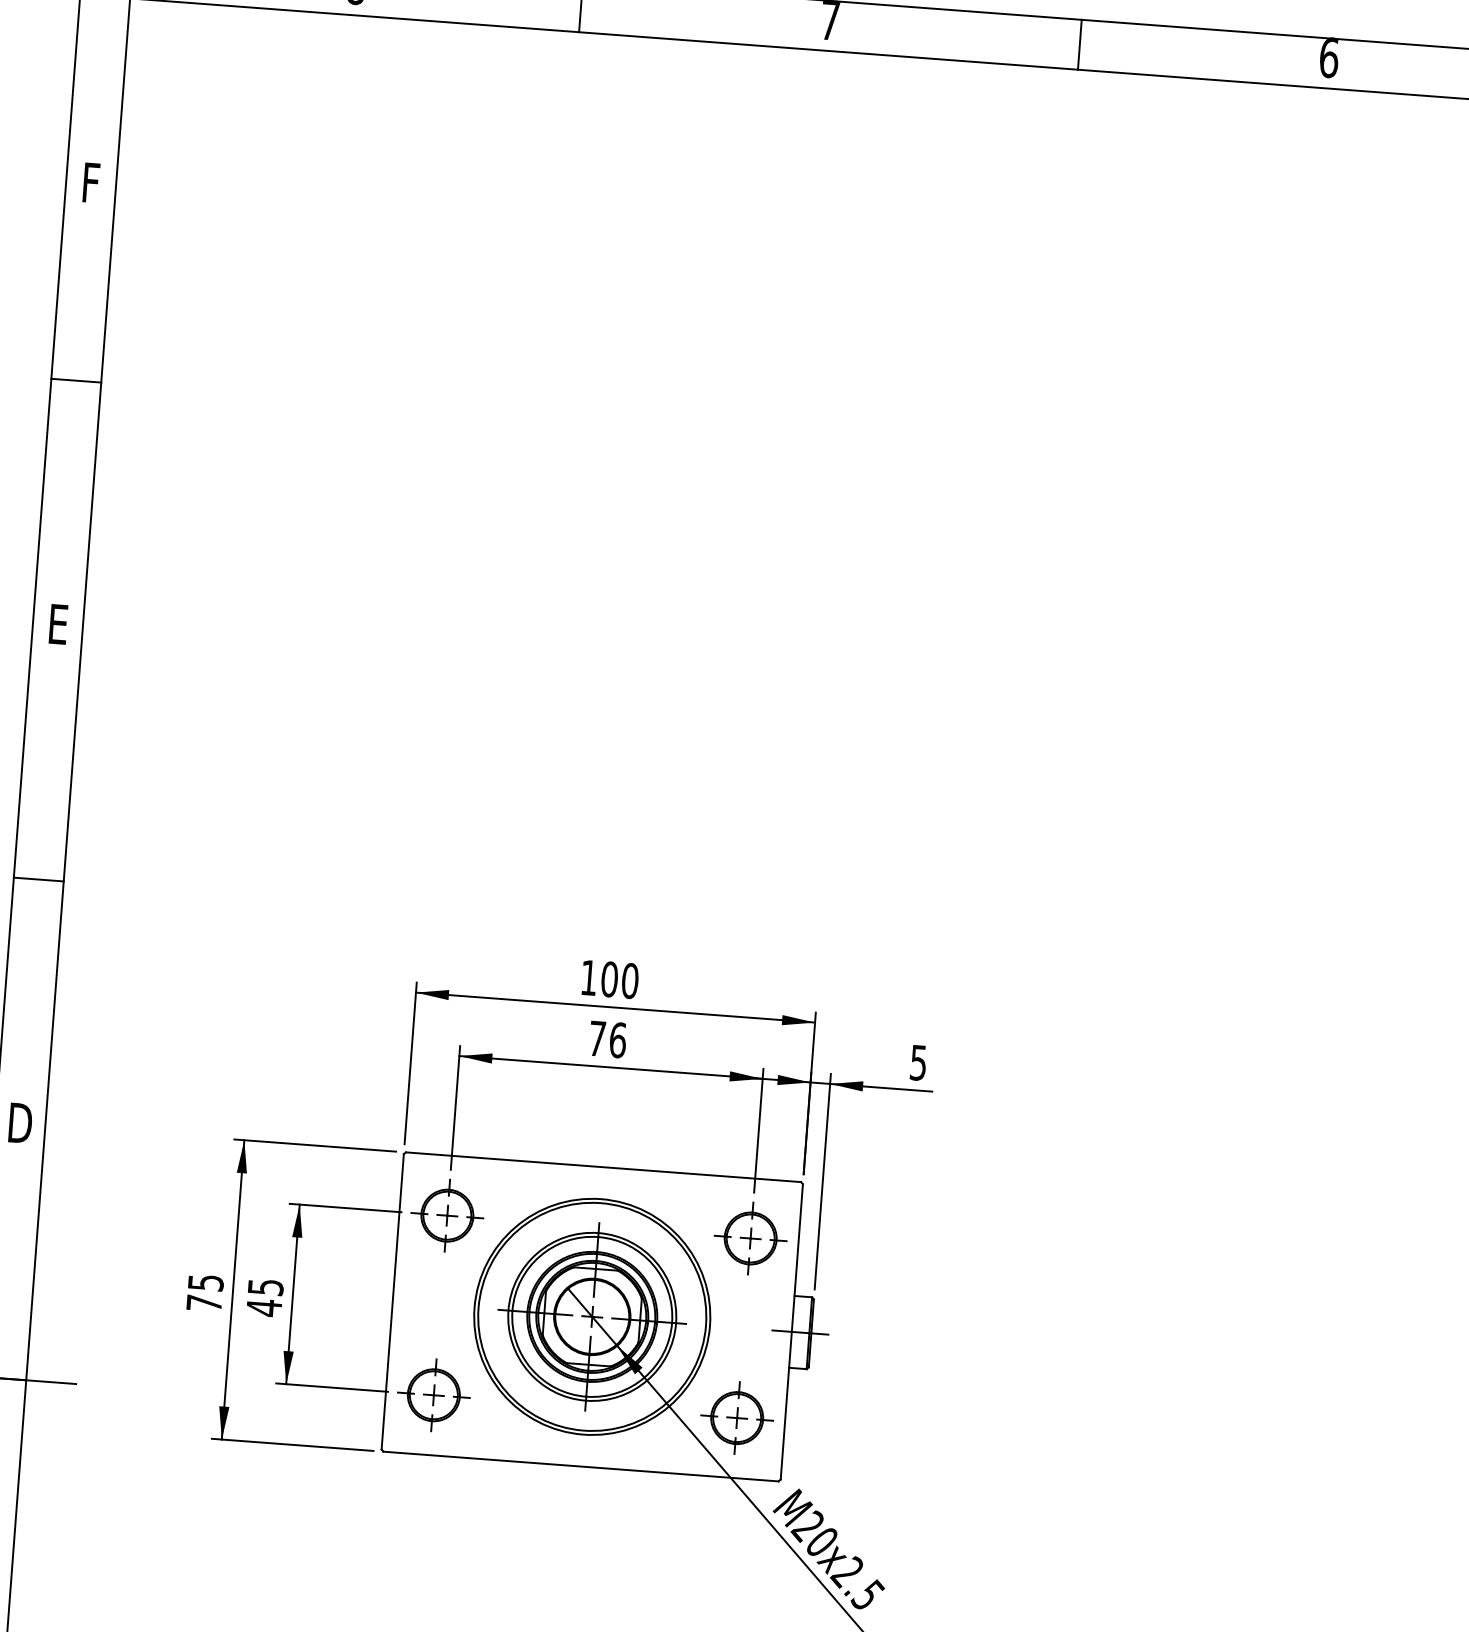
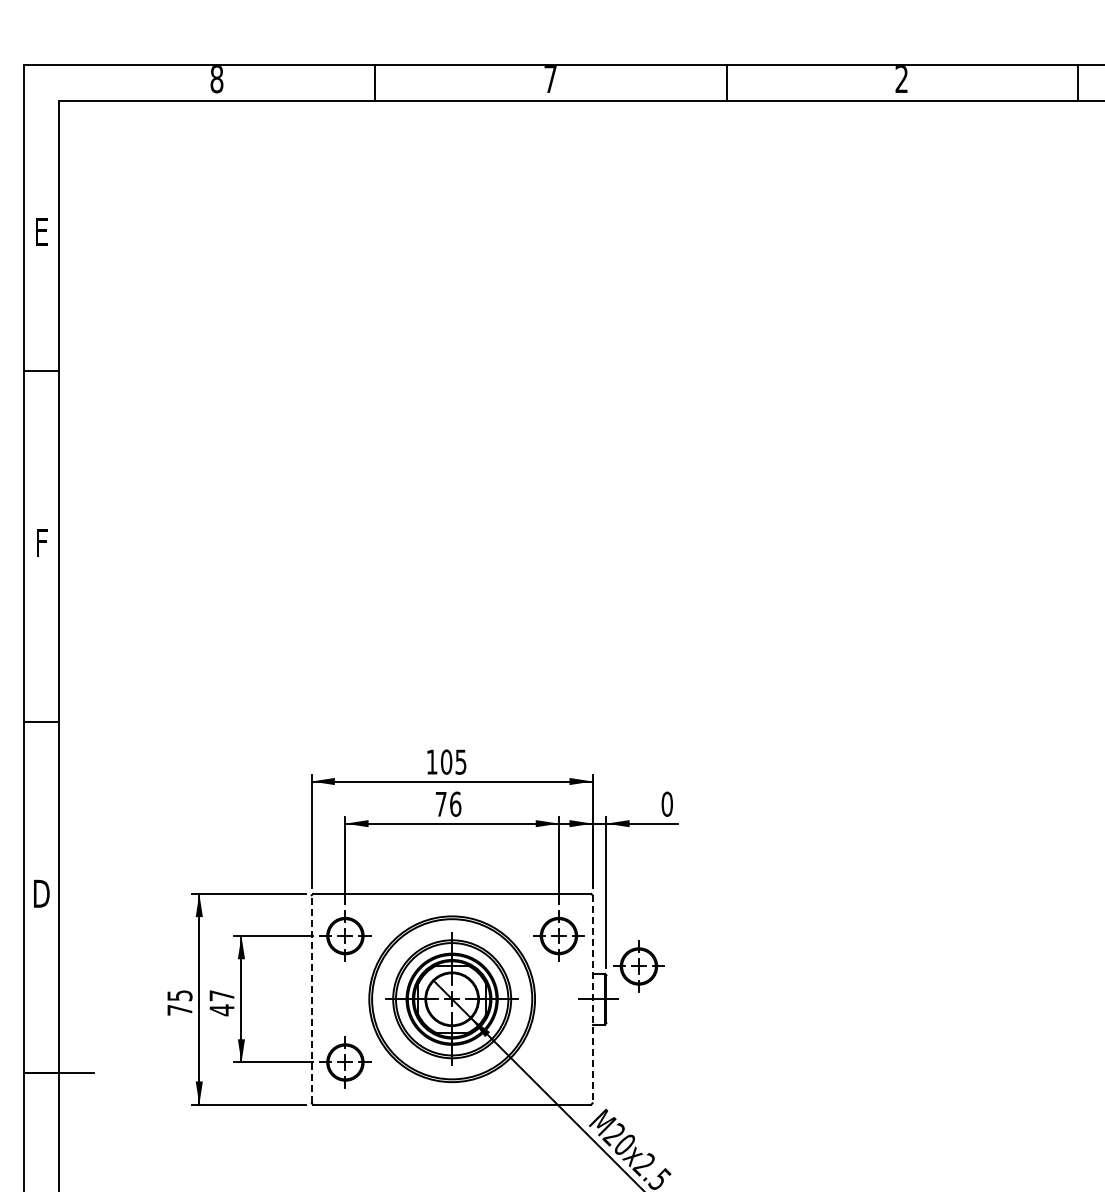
text: (1328, 58) -> (901, 79), 6 -> 2
text: (90, 182) -> (41, 231), F -> E
text: (57, 624) -> (41, 542), E -> F
text: (629, 980) -> (460, 761), 100 -> 105
text: (917, 1061) -> (666, 803), 5 -> 0
text: (265, 1286) -> (221, 995), 45 -> 47
line: (392, 1302) -> (311, 999), solid -> dashed
line: (791, 1332) -> (592, 999), solid -> dashed
part: (736, 1418) -> (638, 966), moved

